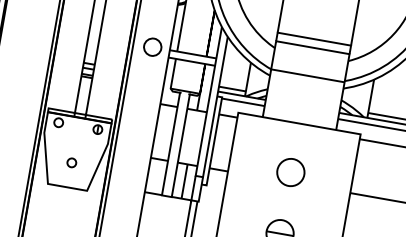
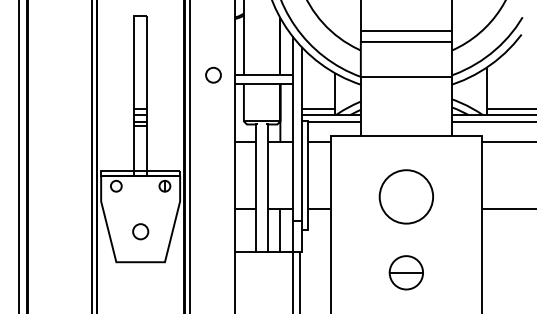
circle: (152, 46) -> (213, 74), size x0.7
circle: (71, 162) -> (140, 231), size x1.4
circle: (290, 172) -> (406, 196), size x1.6

